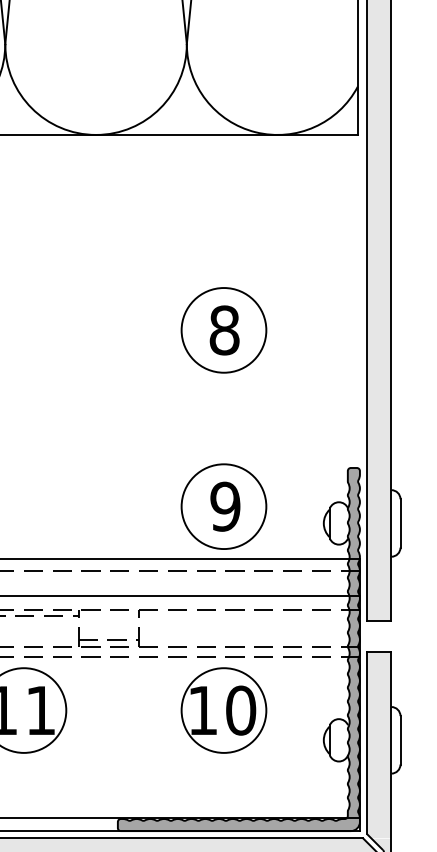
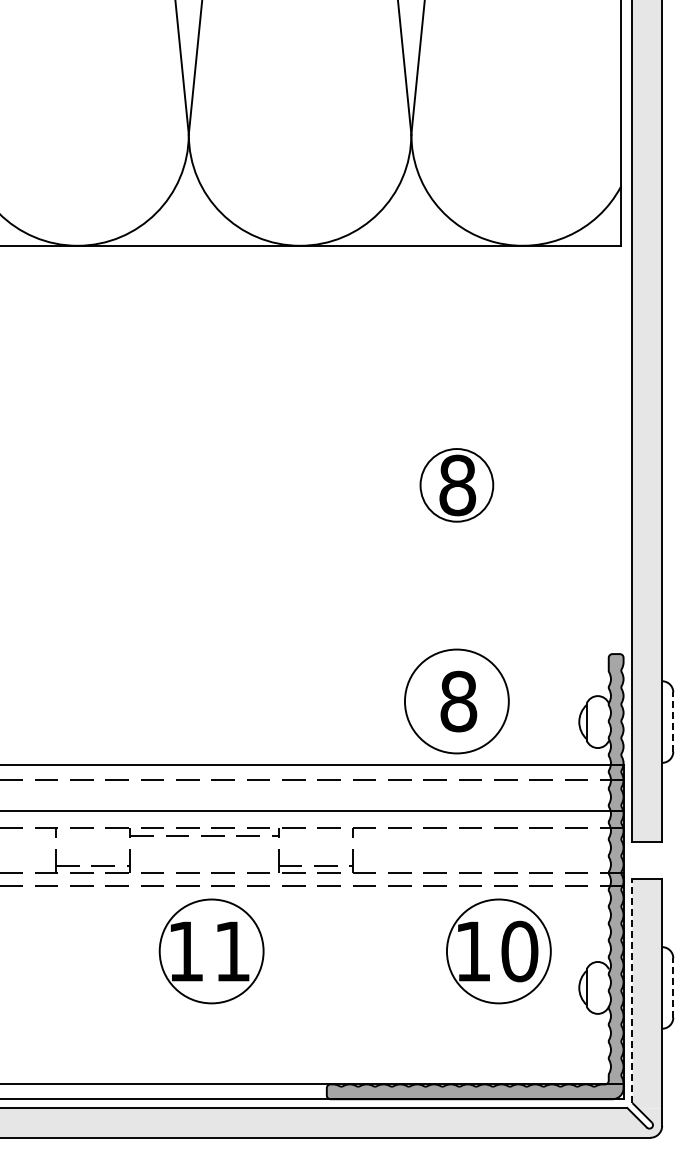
circle: (223, 330) -> (456, 485), size x0.7
text: (225, 506) -> (458, 701), 9 -> 8
line: (400, 523) -> (673, 722), solid -> dashed
part: (223, 710) -> (498, 951), moved
line: (400, 739) -> (673, 987), solid -> dashed
line: (367, 743) -> (632, 991), solid -> dashed

